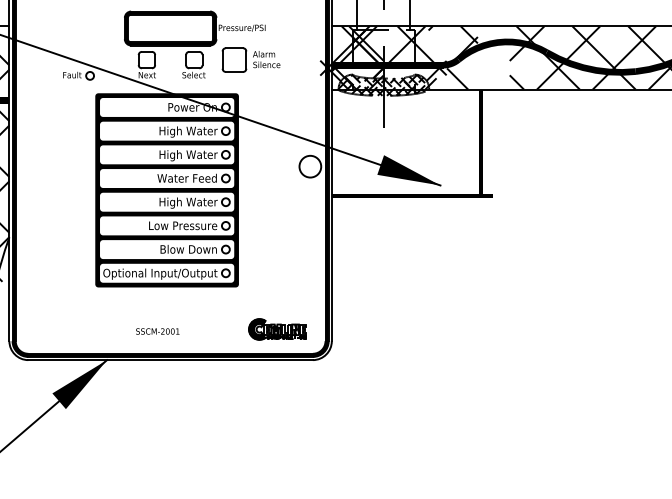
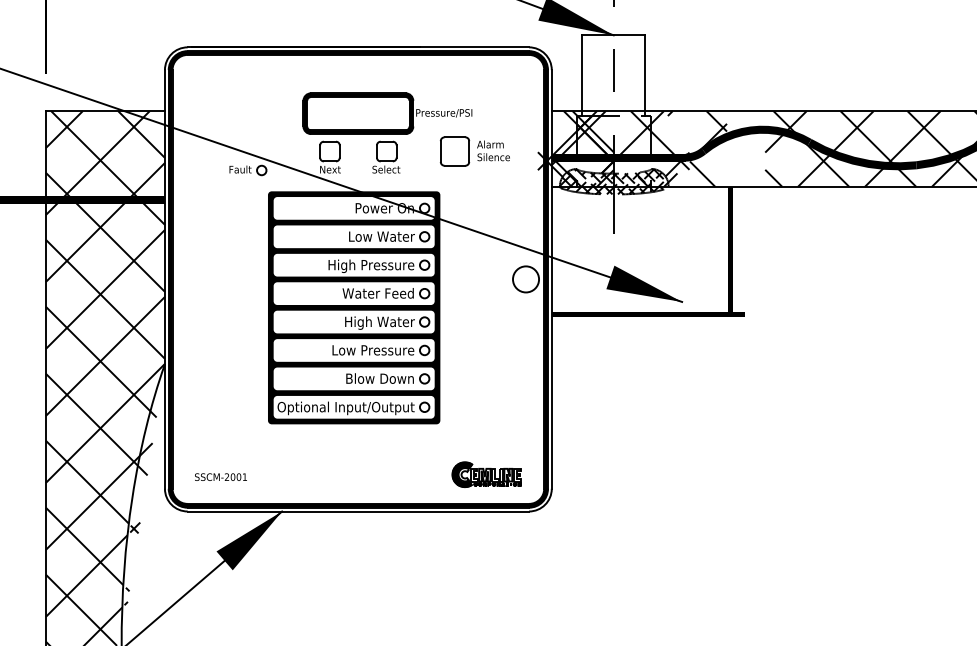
part: (250, 60) -> (474, 151), moved
text: (170, 131) -> (358, 237), High Water -> Low Water
text: (181, 155) -> (371, 265), High Water -> High Pressure
text: (157, 330) -> (220, 476), moved

